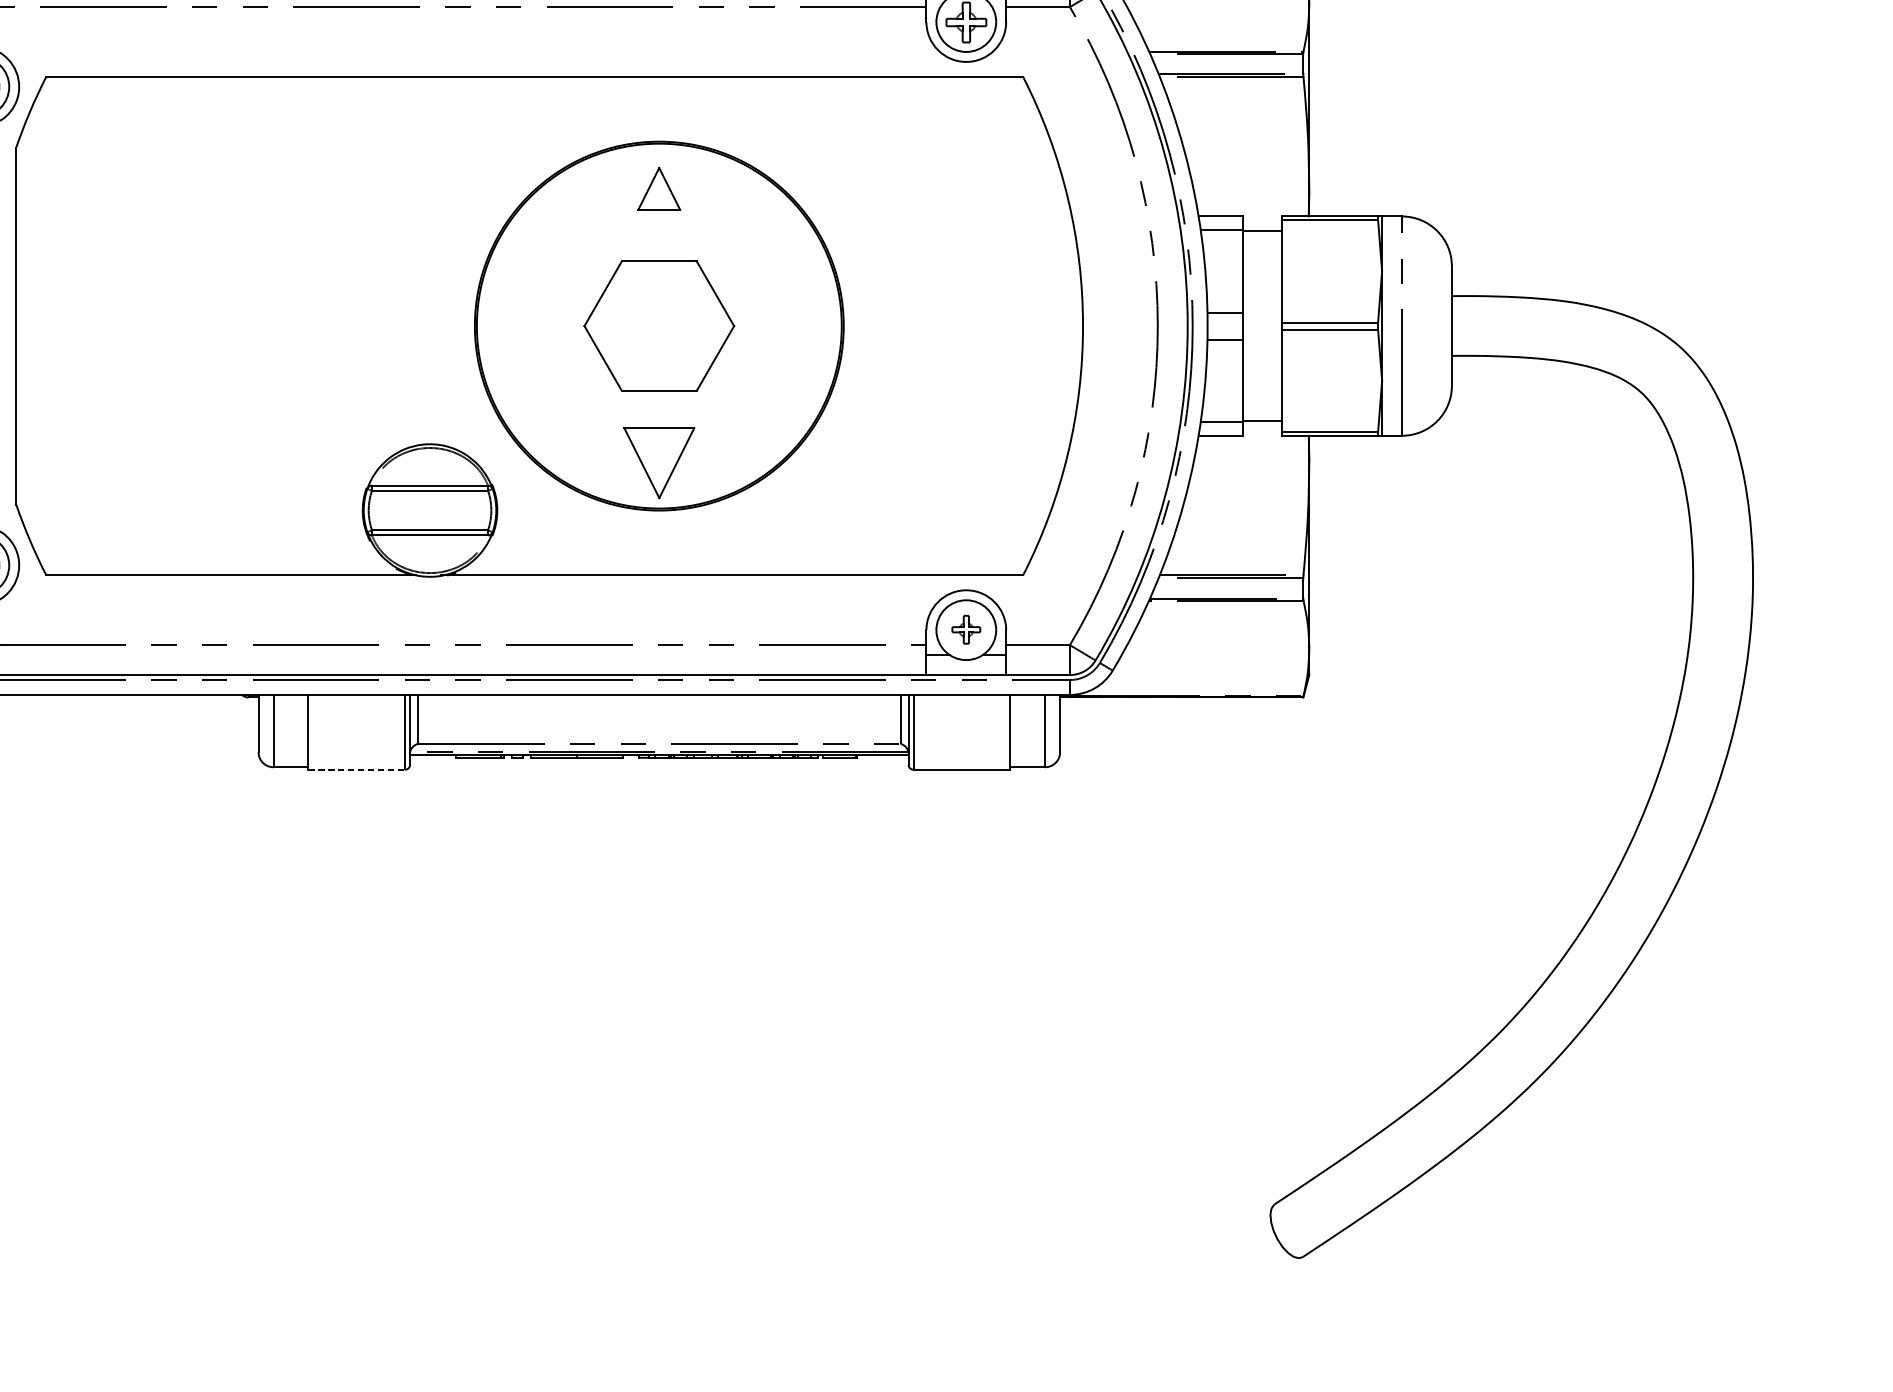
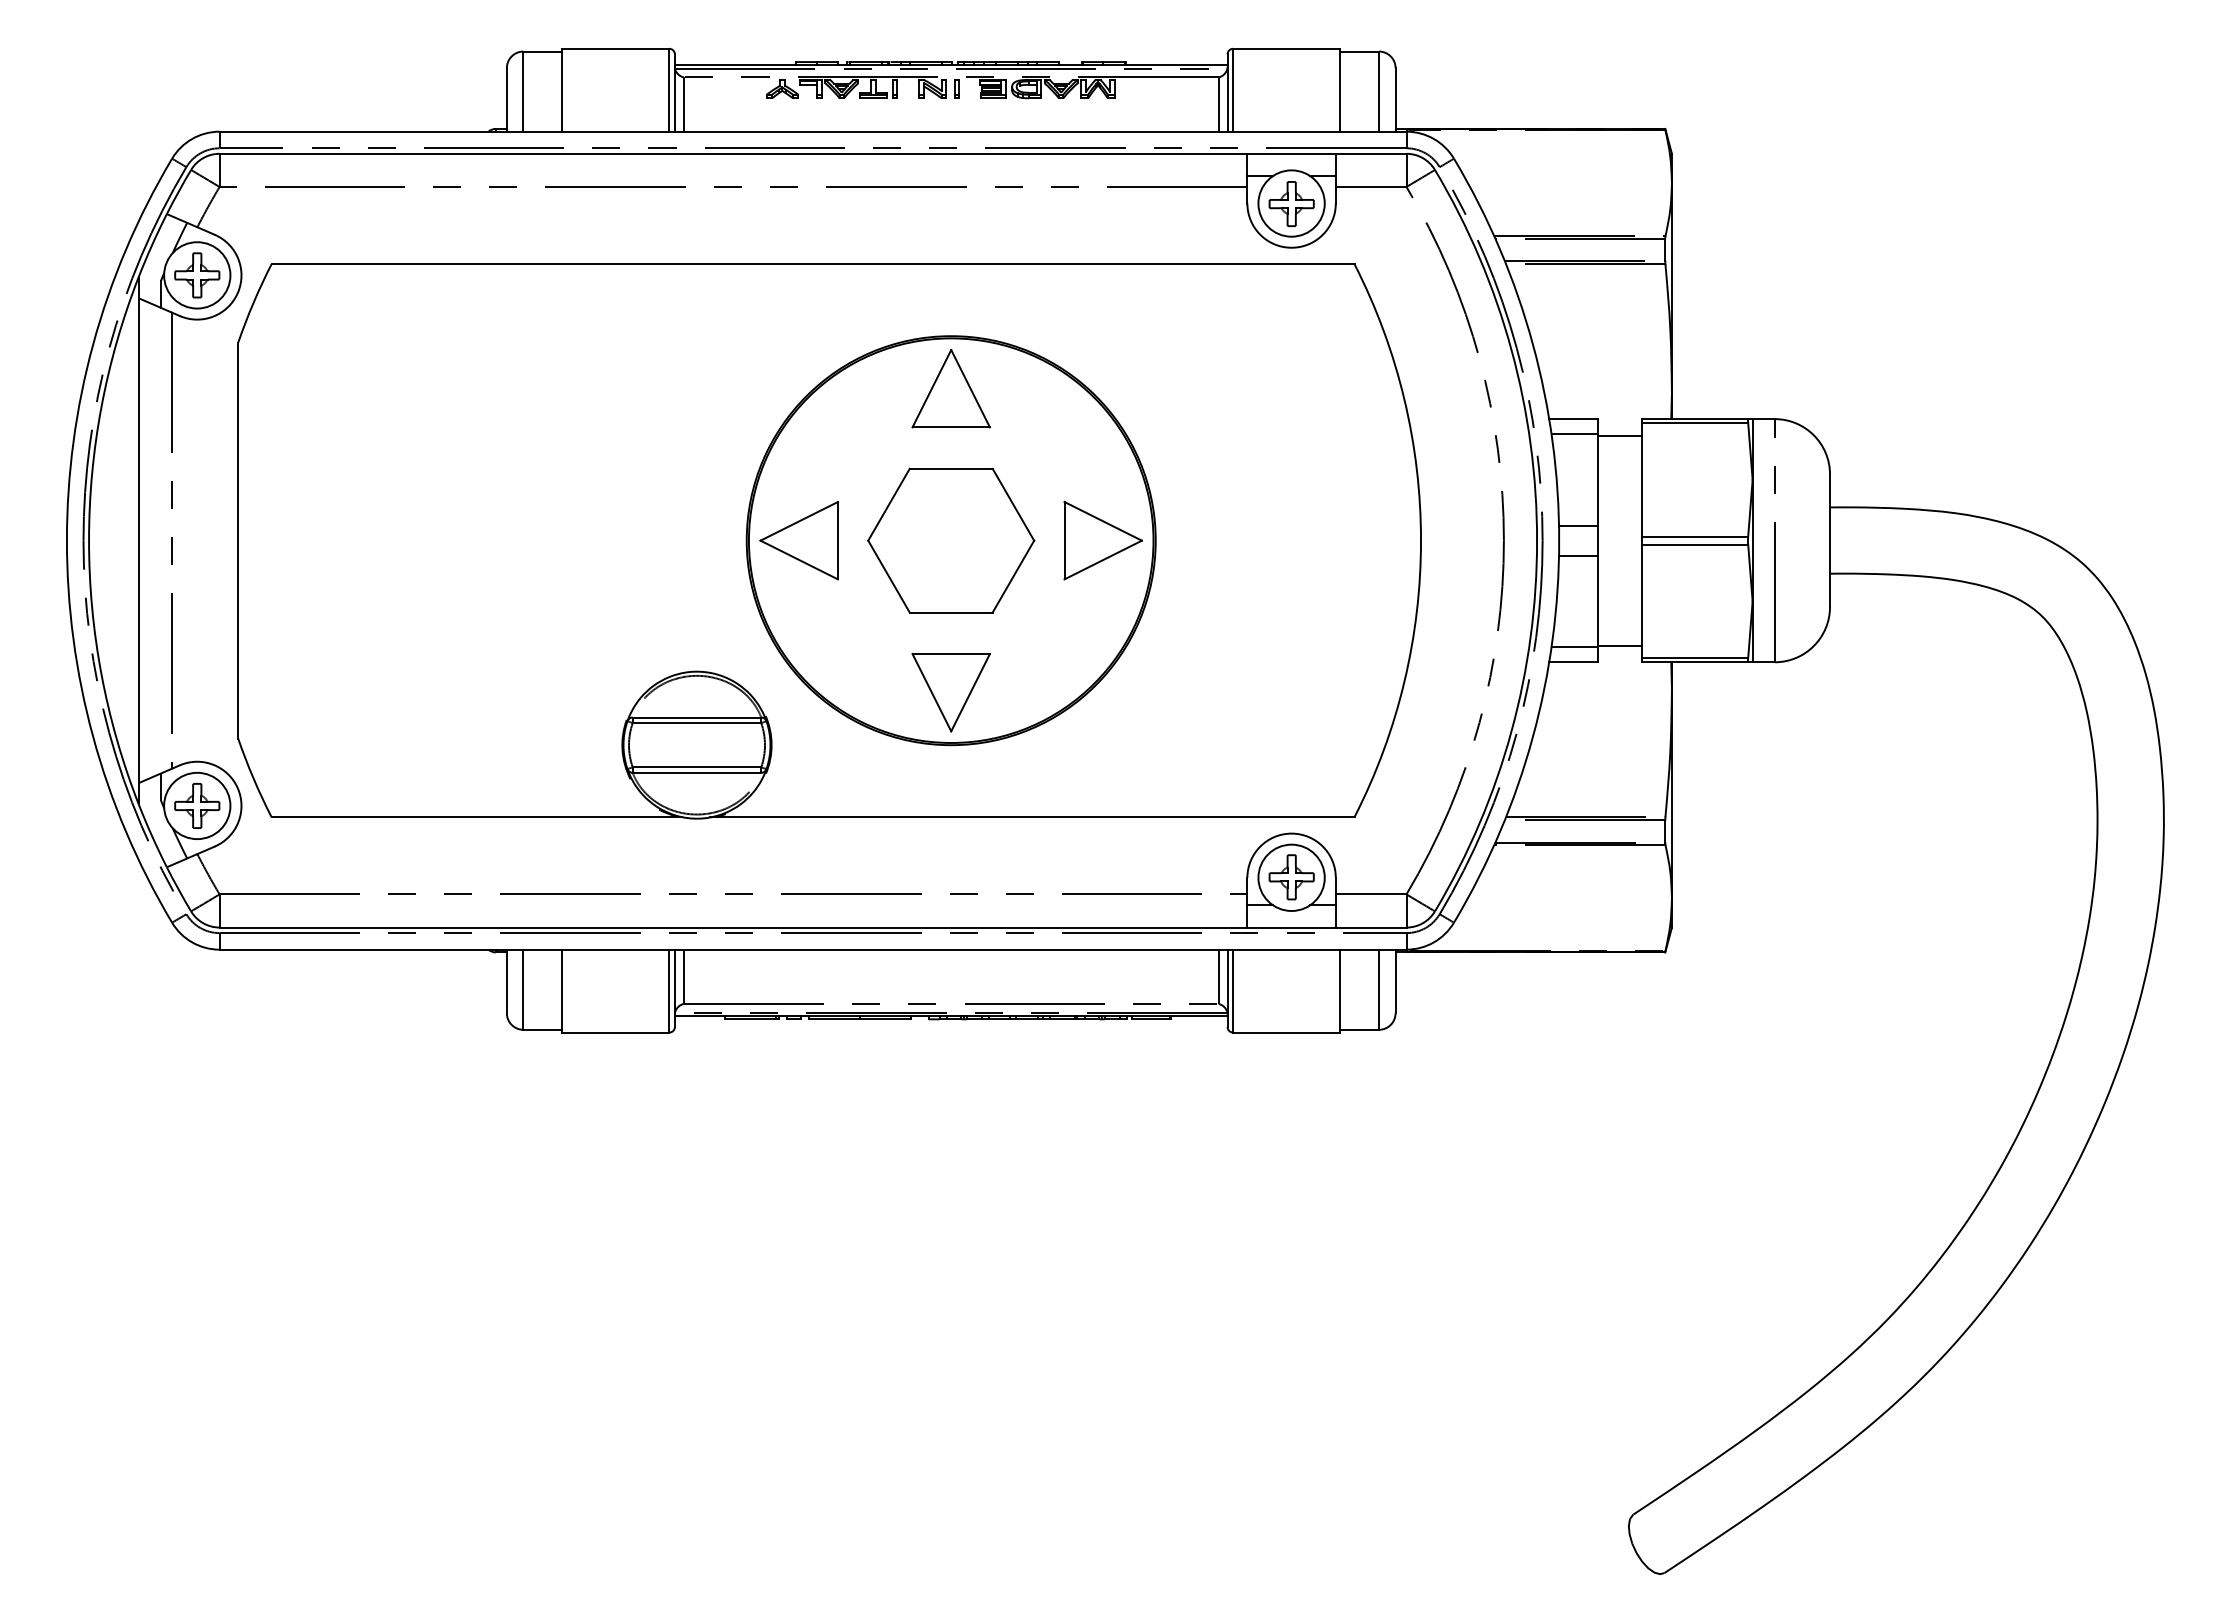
part: (658, 188) -> (950, 388), size x1.67
part: (521, 325) -> (798, 540), added
part: (795, 325) -> (1102, 540), added
part: (966, 629) -> (1291, 877), size x1.43
line: (356, 769) -> (615, 1032), dashed -> solid

